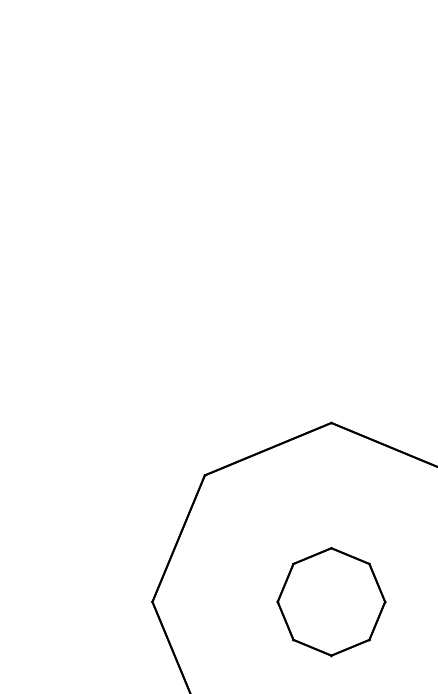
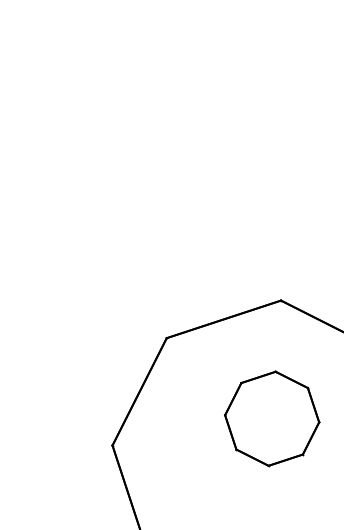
part: (331, 602) -> (272, 419), moved

